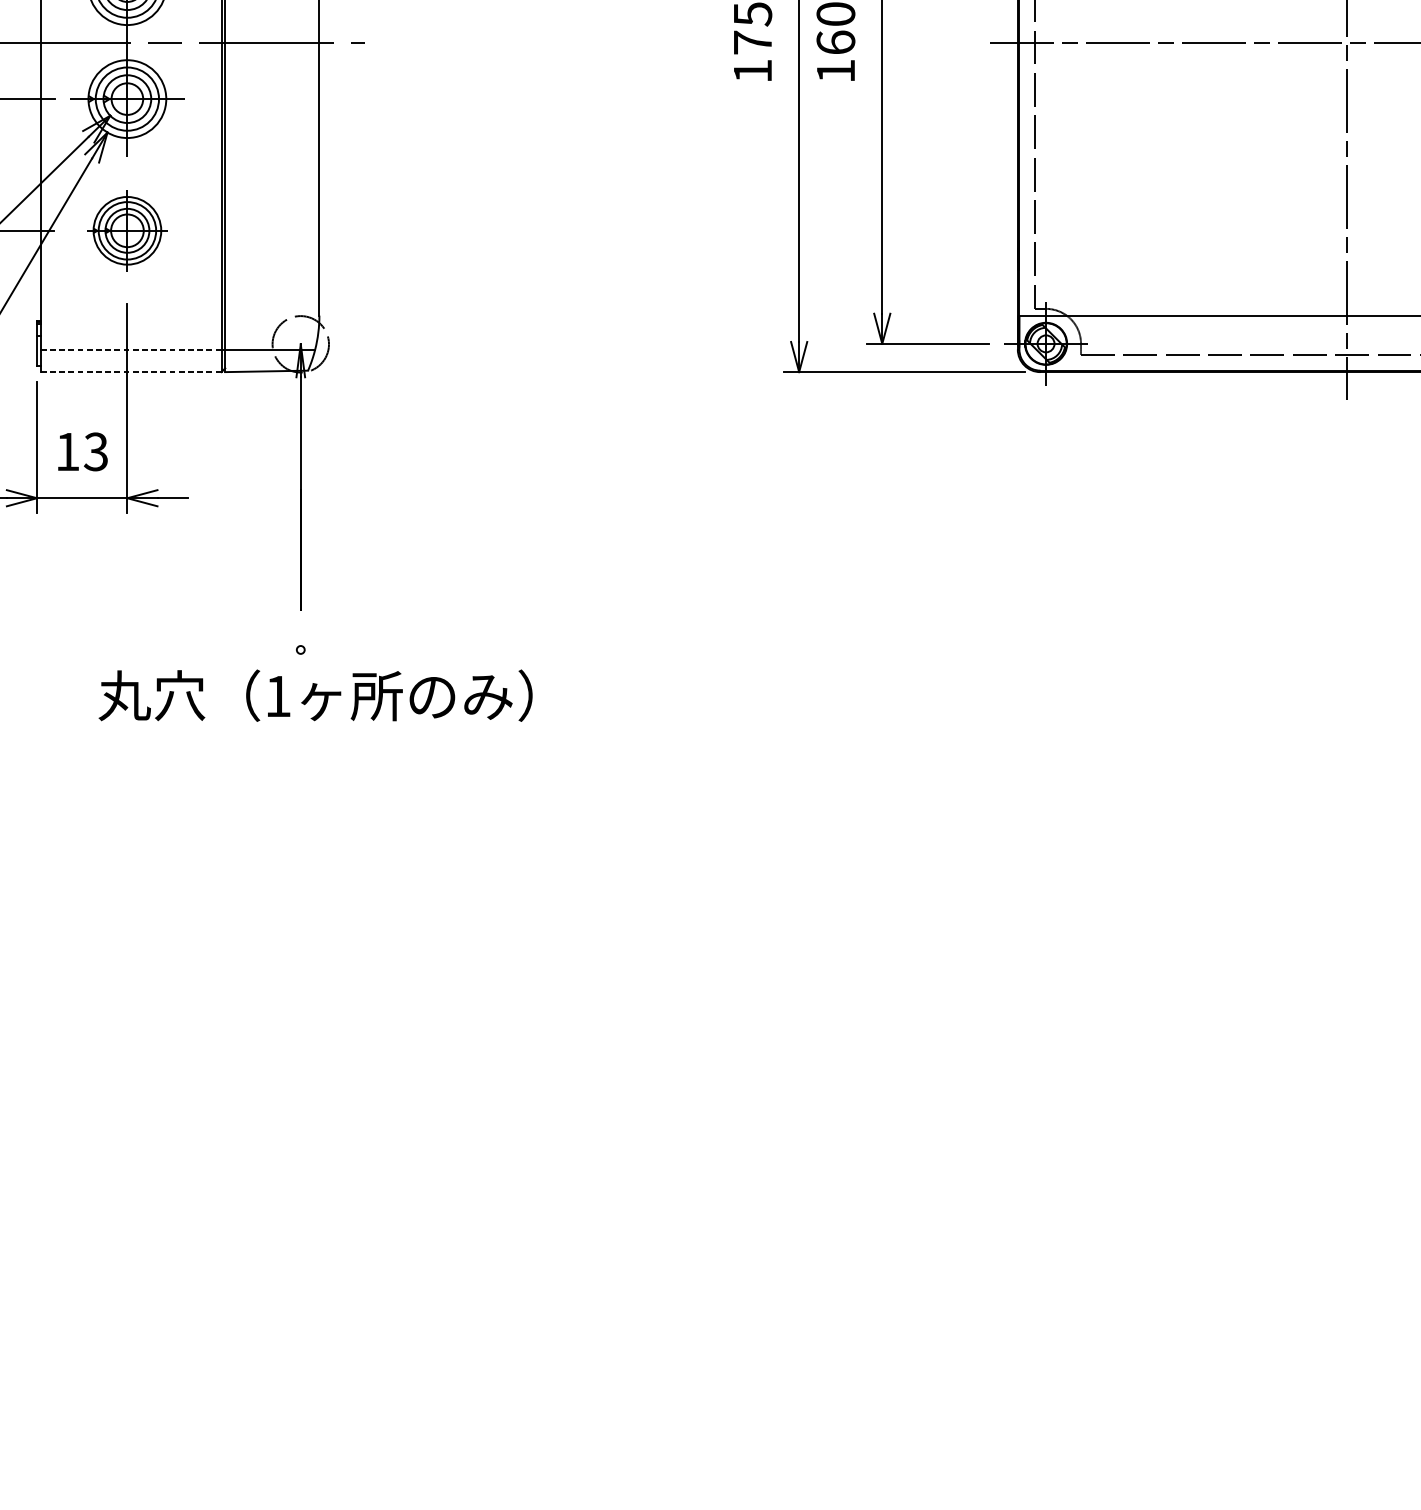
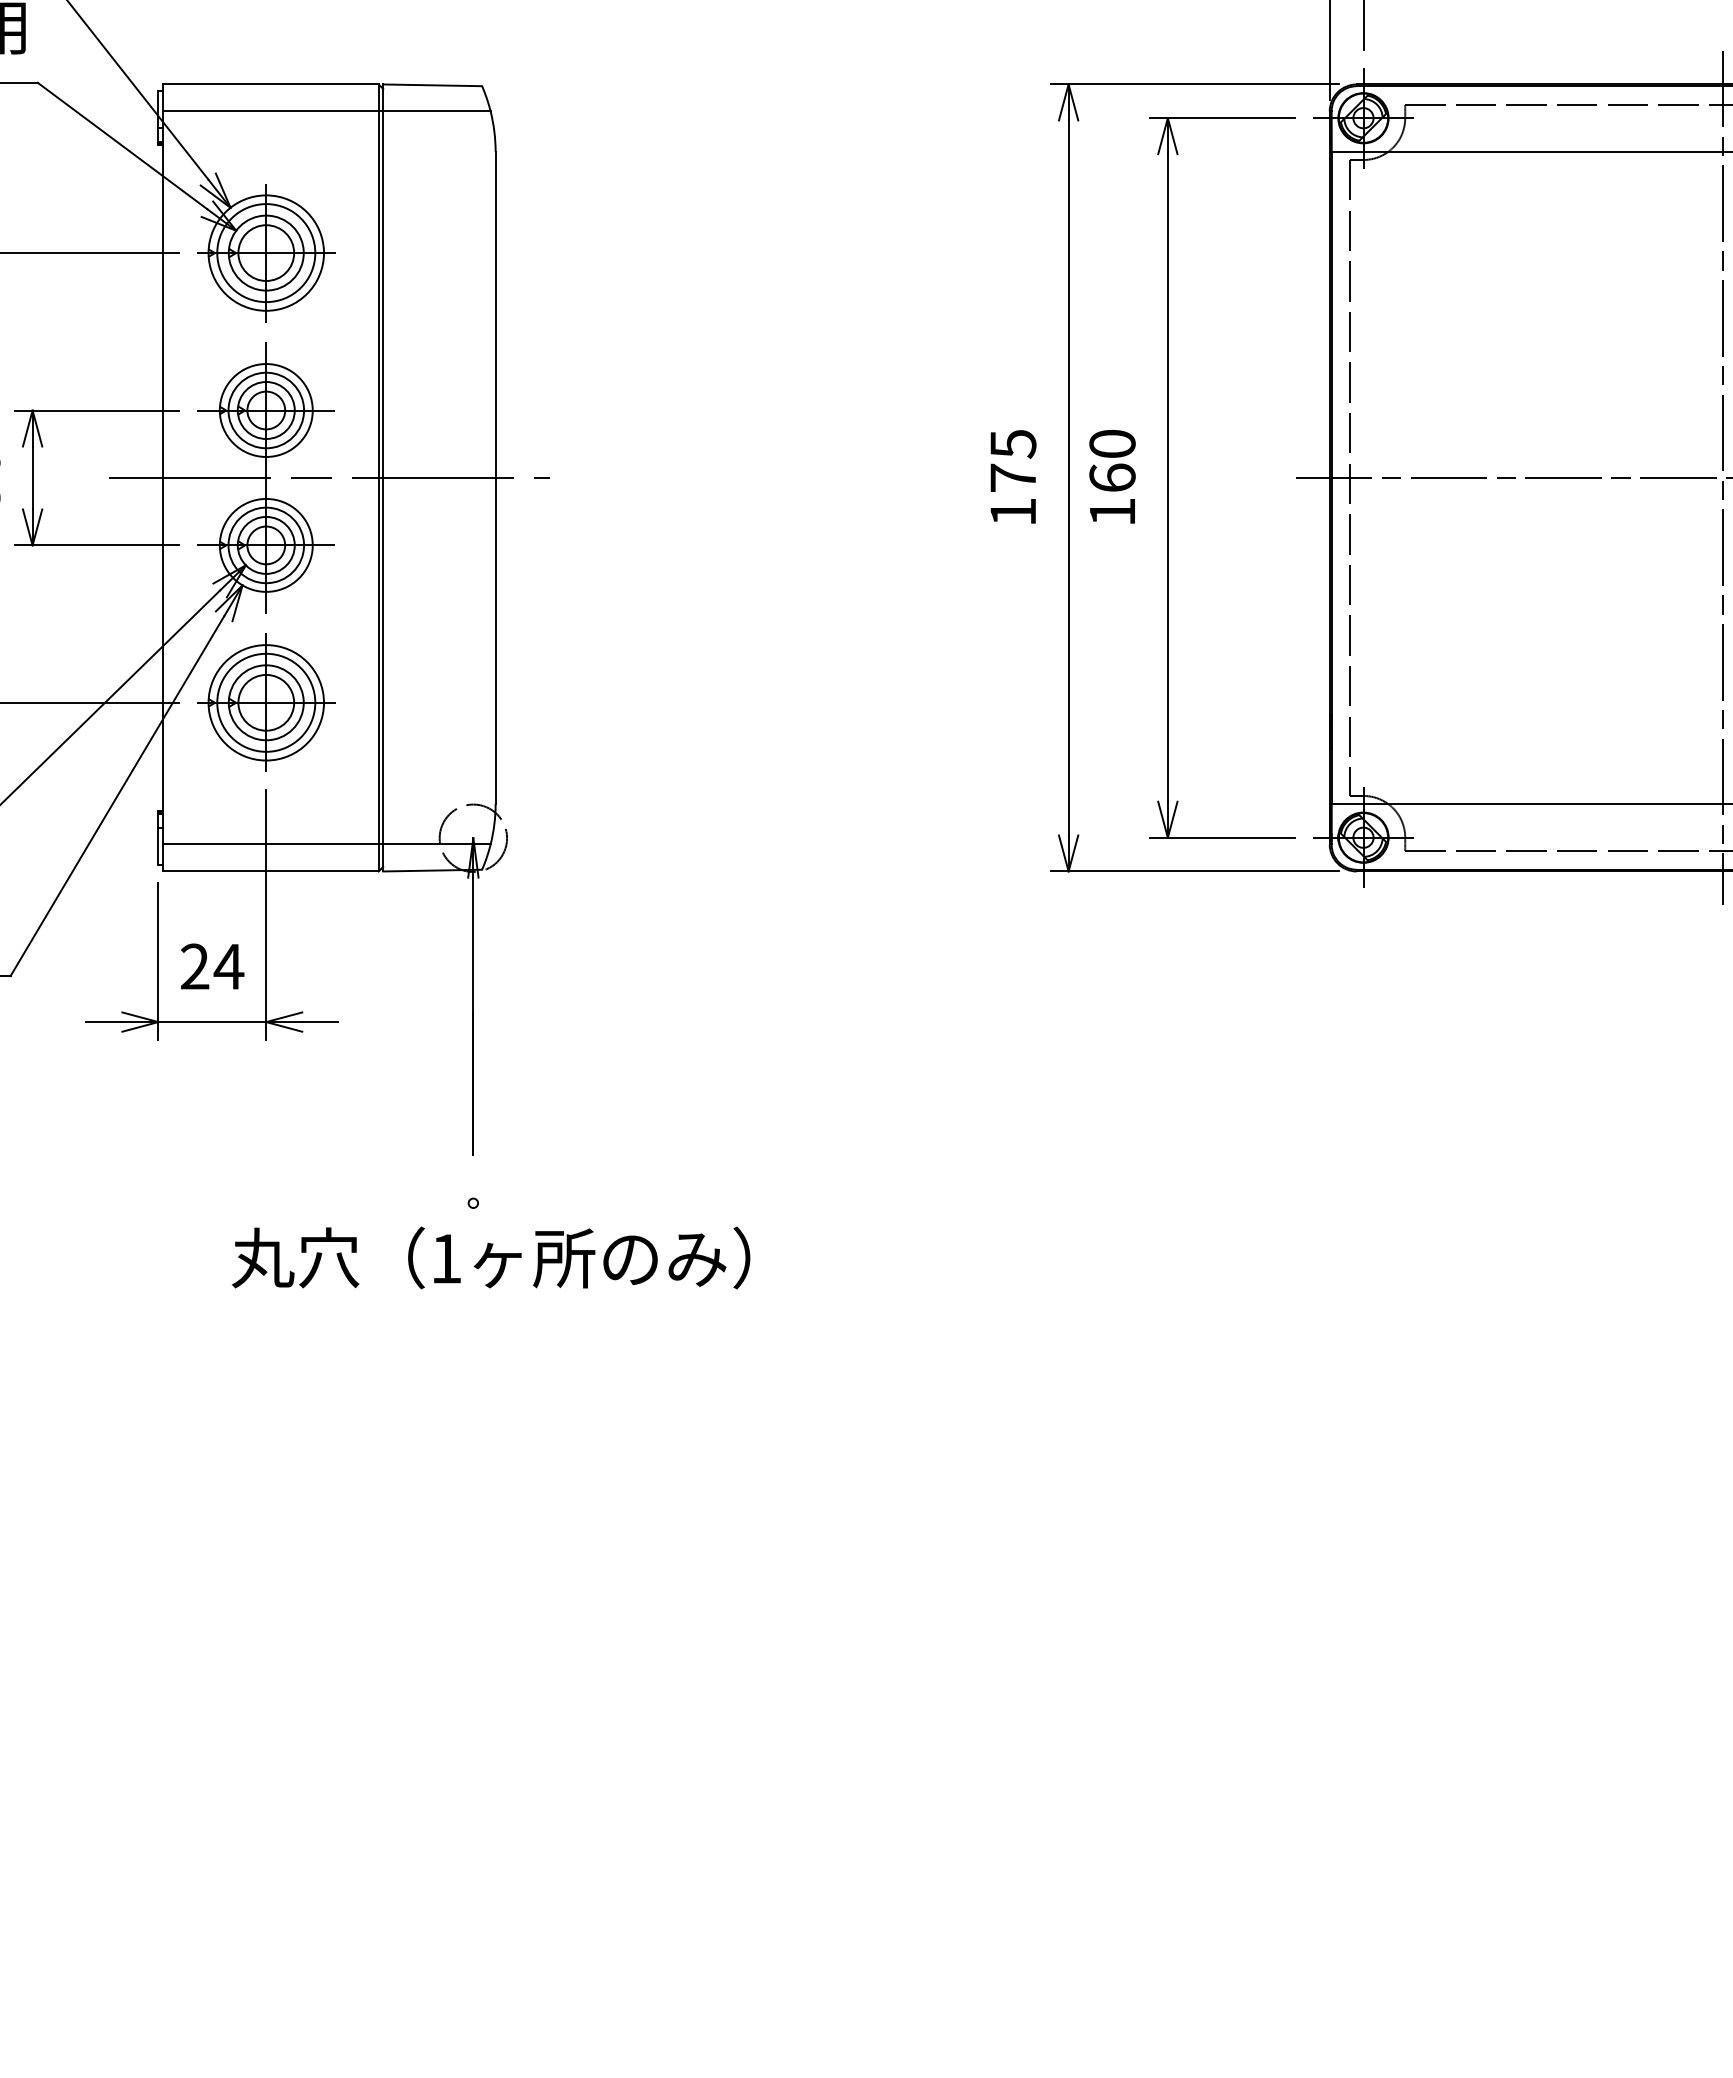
part: (127, 230) -> (266, 702), size x1.43
line: (130, 349) -> (270, 844), dashed -> solid
line: (130, 372) -> (270, 871), dashed -> solid
text: (82, 451) -> (212, 966), 13 -> 24

